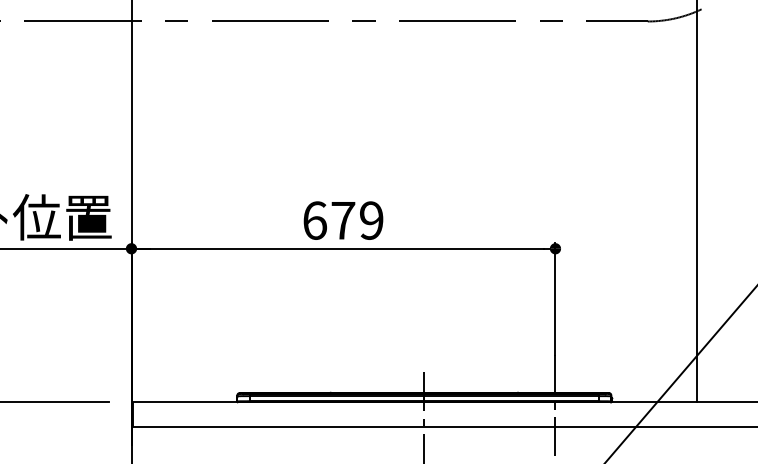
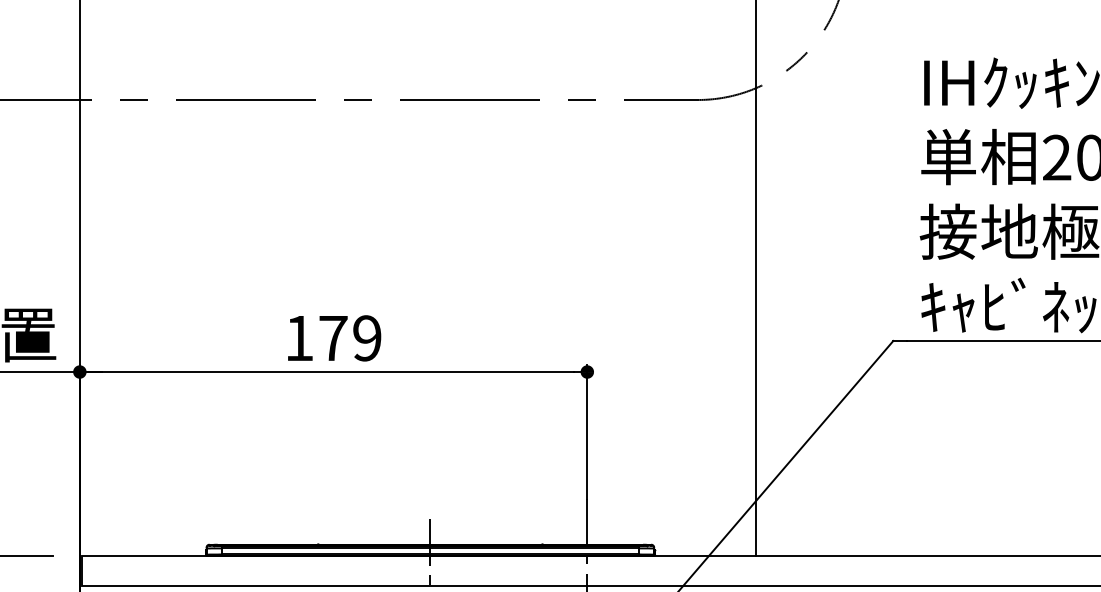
text: (314, 220) -> (299, 338), 679 -> 179

